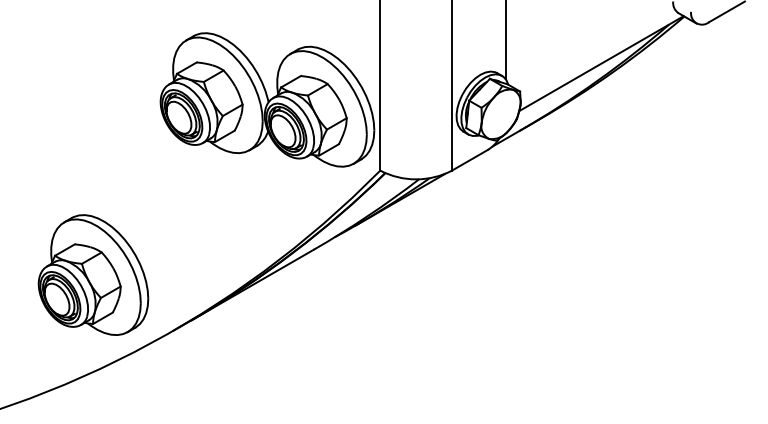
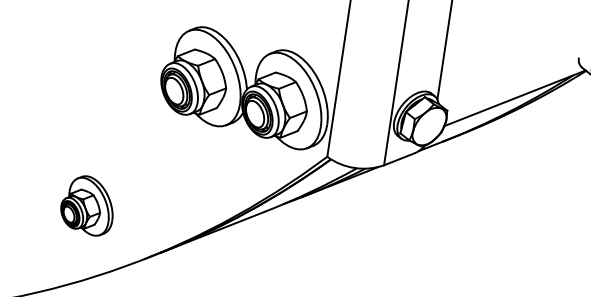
part: (93, 274) -> (88, 205), size x0.6

